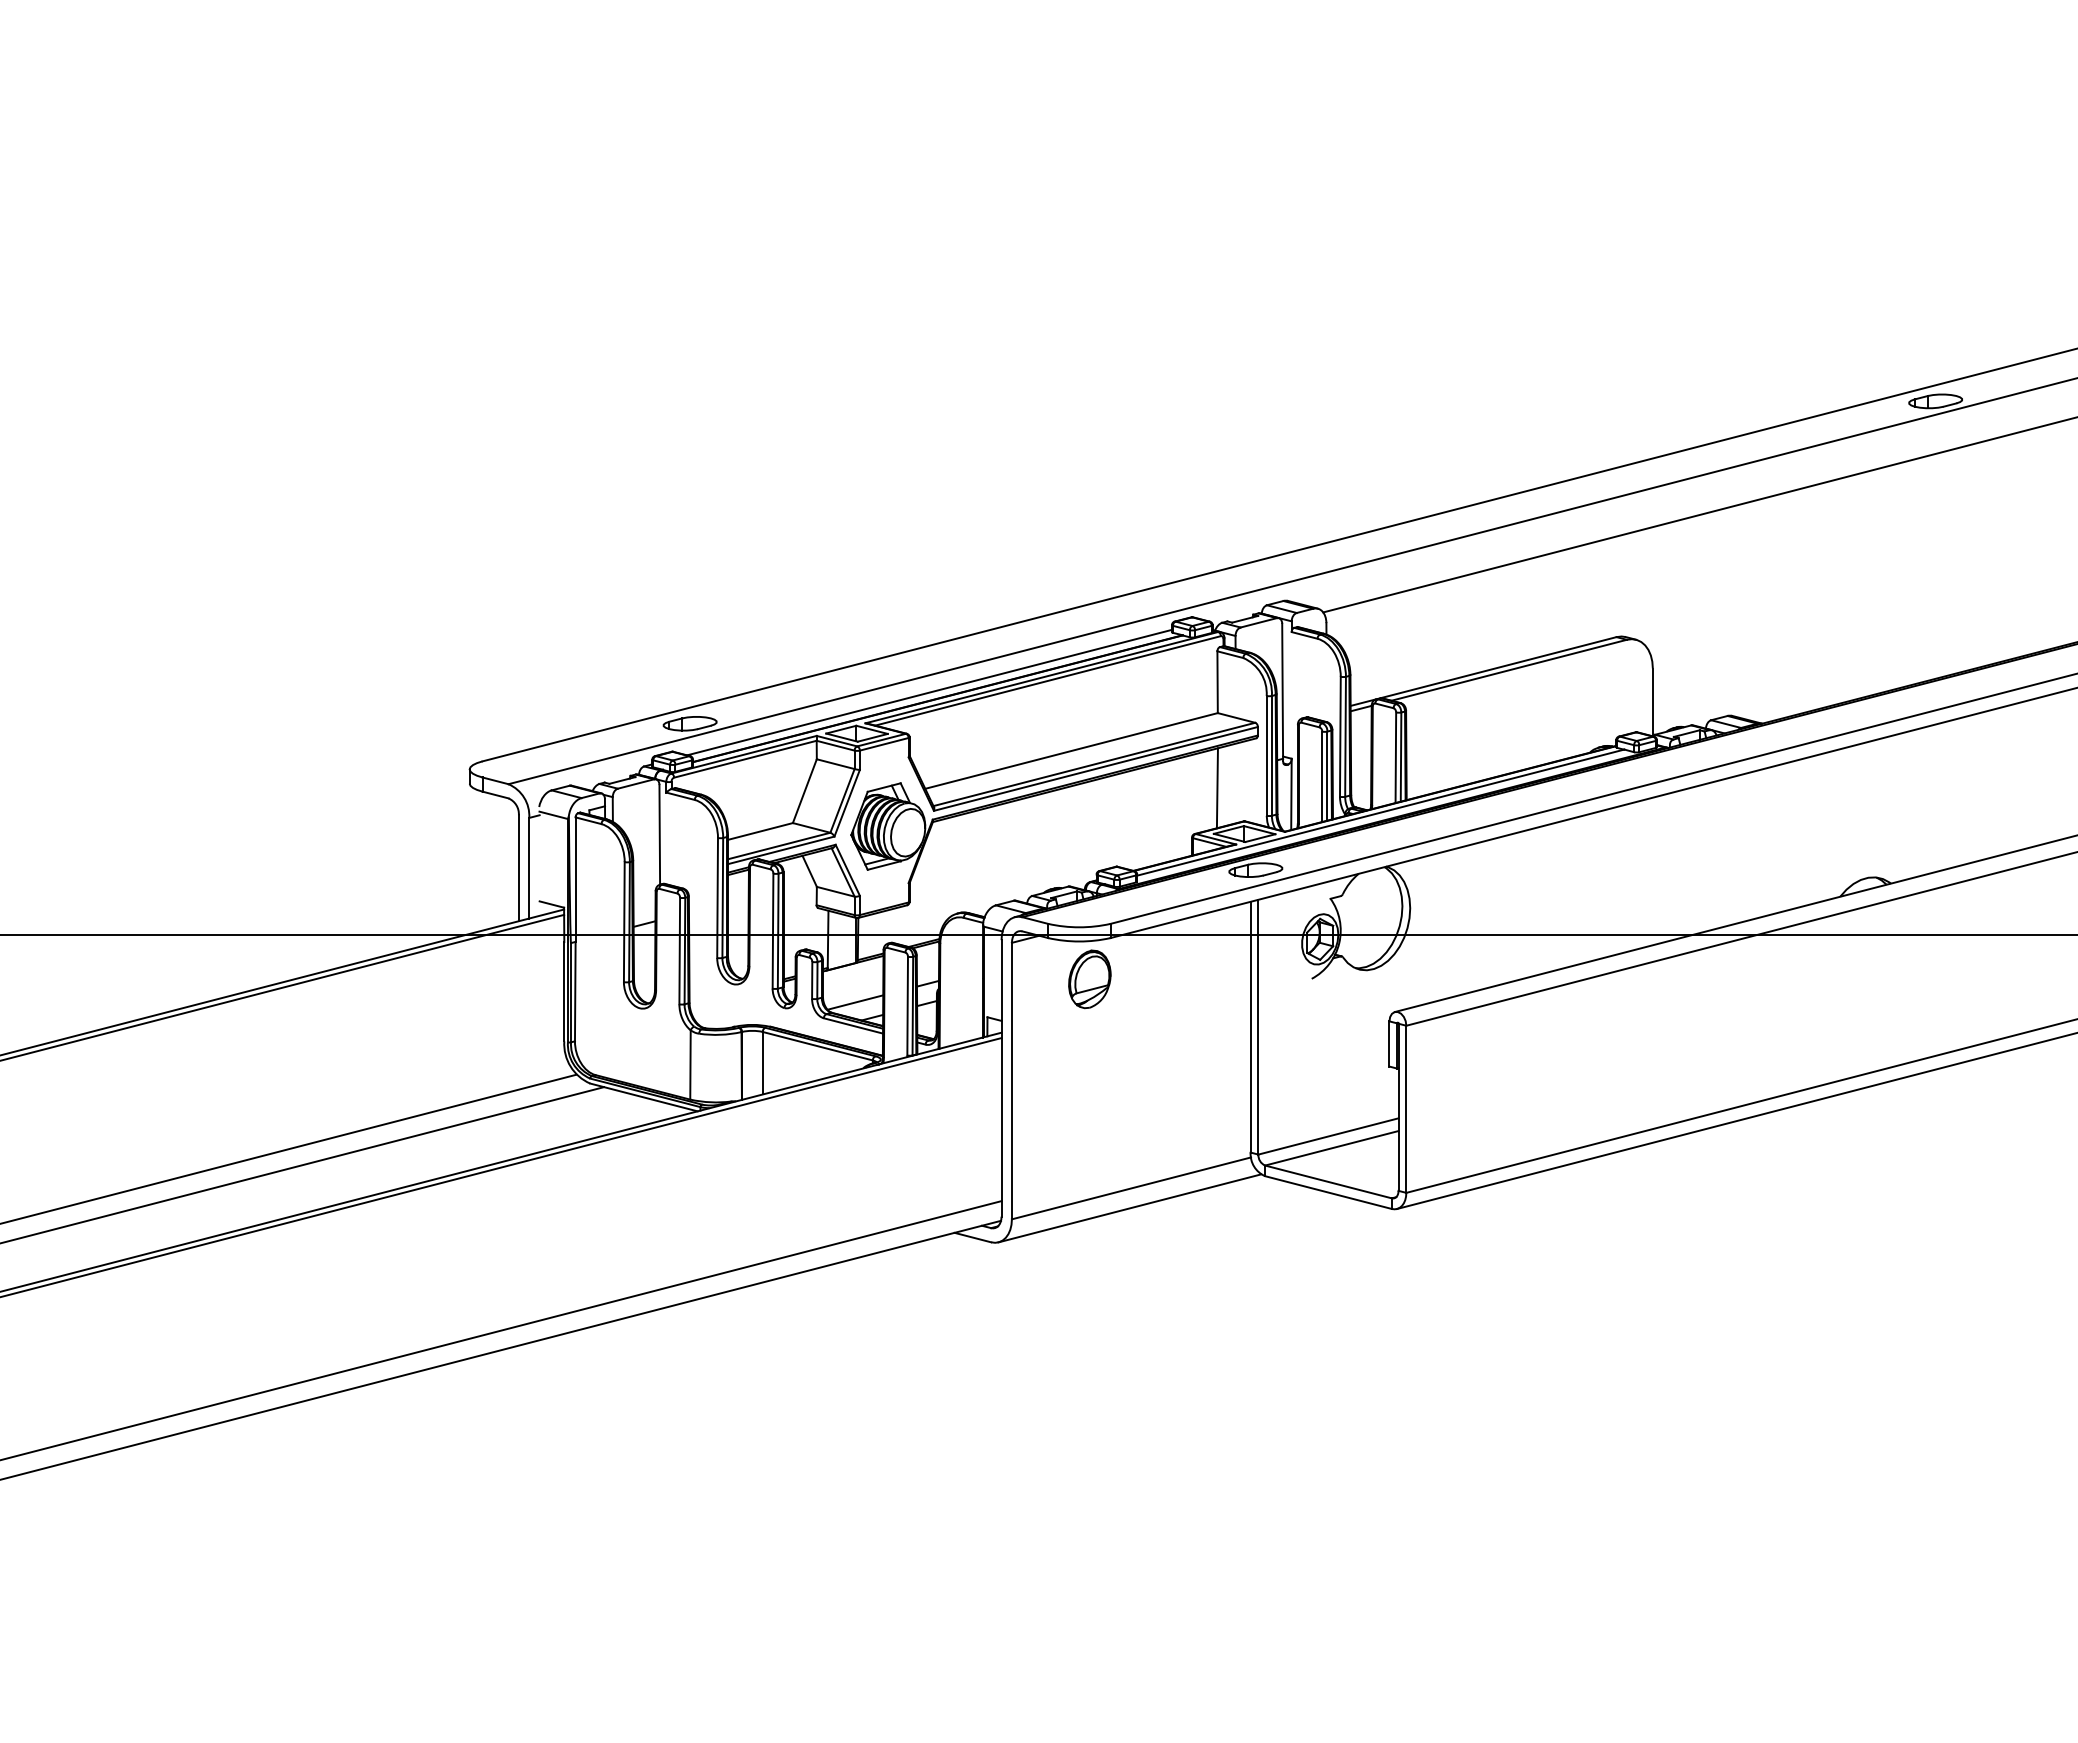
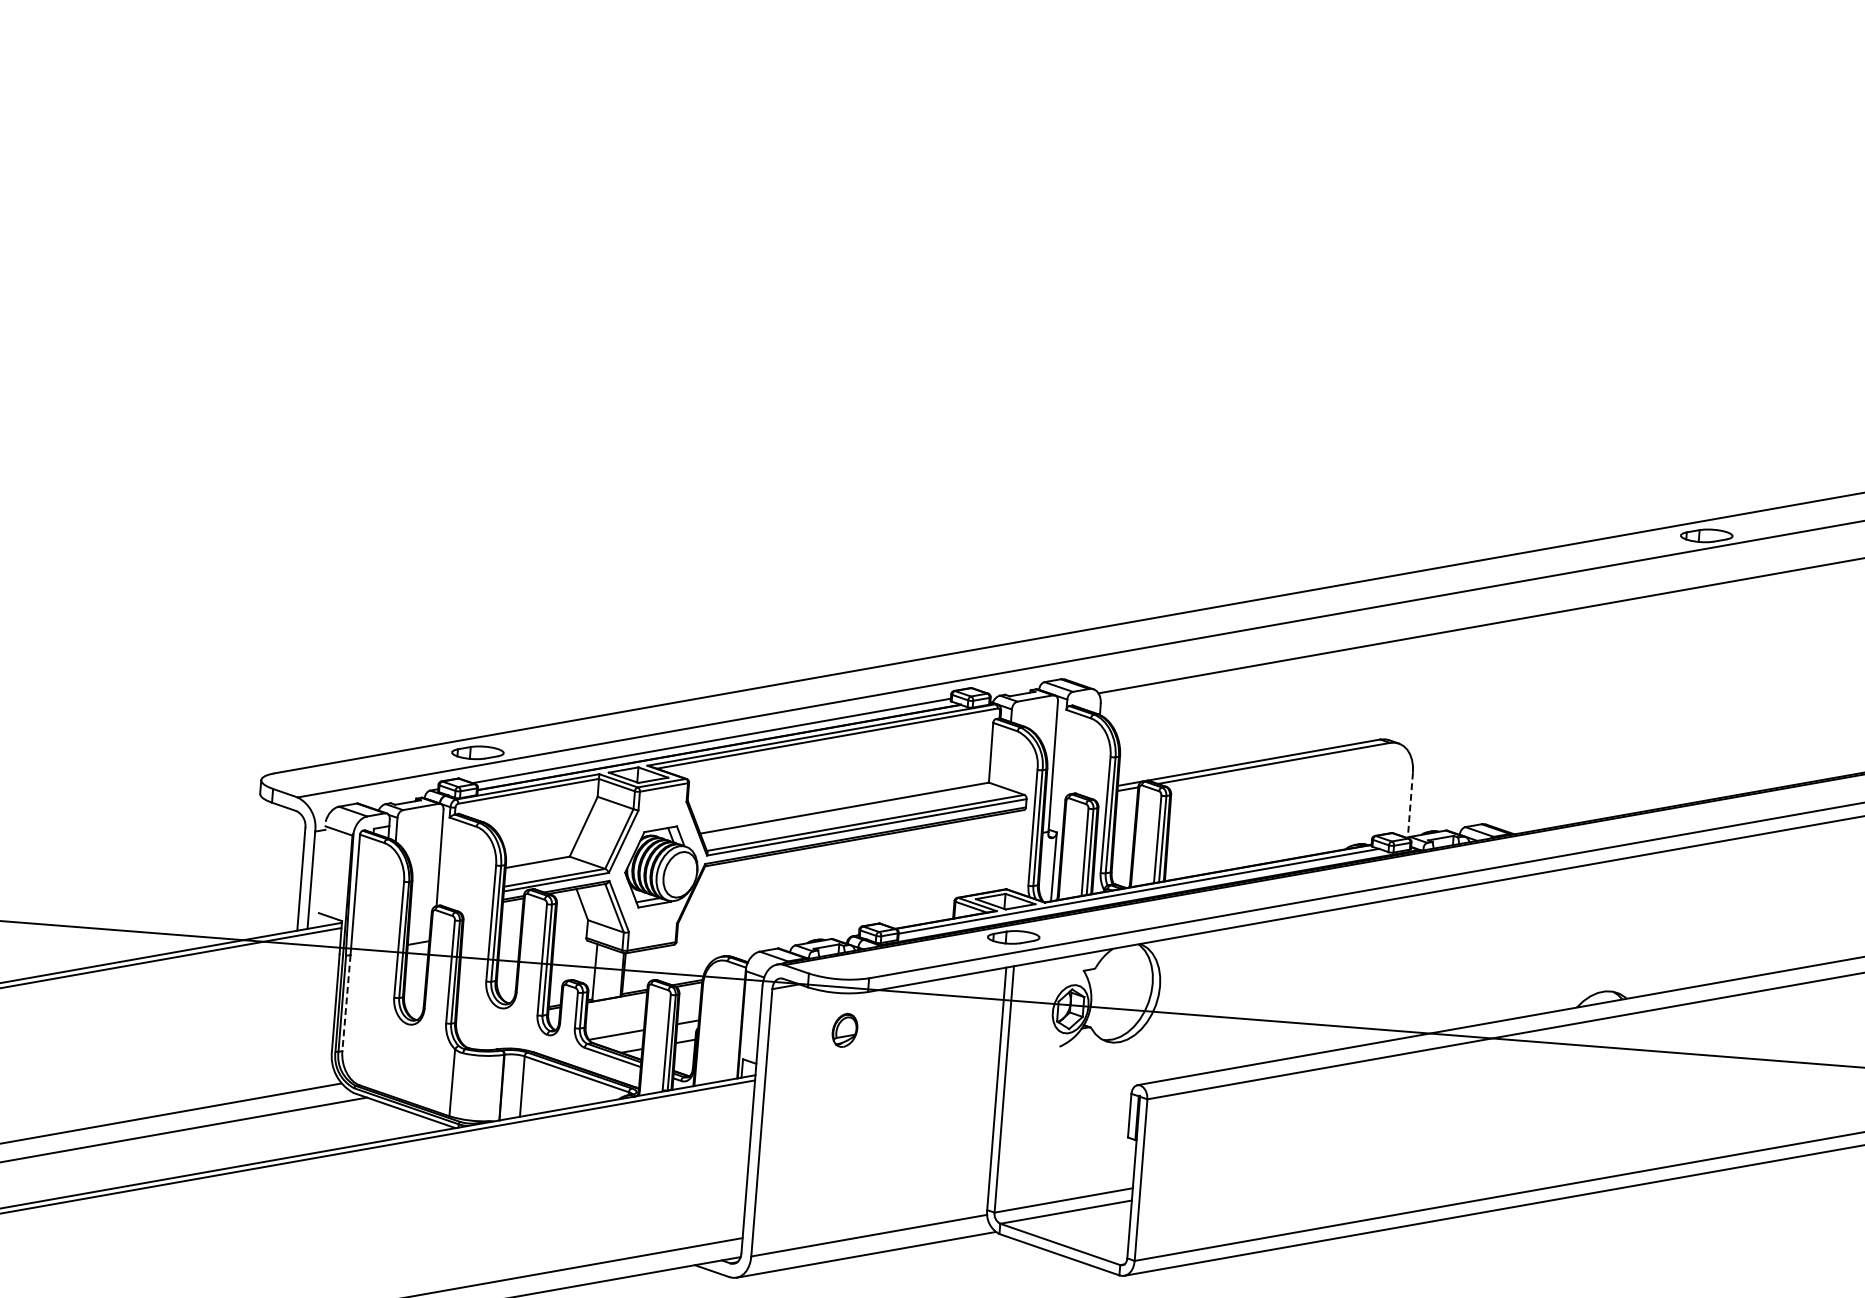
line: (1652, 702) -> (1410, 805), solid -> dashed
line: (1216, 788) -> (981, 855), removed
part: (1089, 979) -> (844, 1030), size x0.6
line: (575, 991) -> (346, 1002), solid -> dashed

